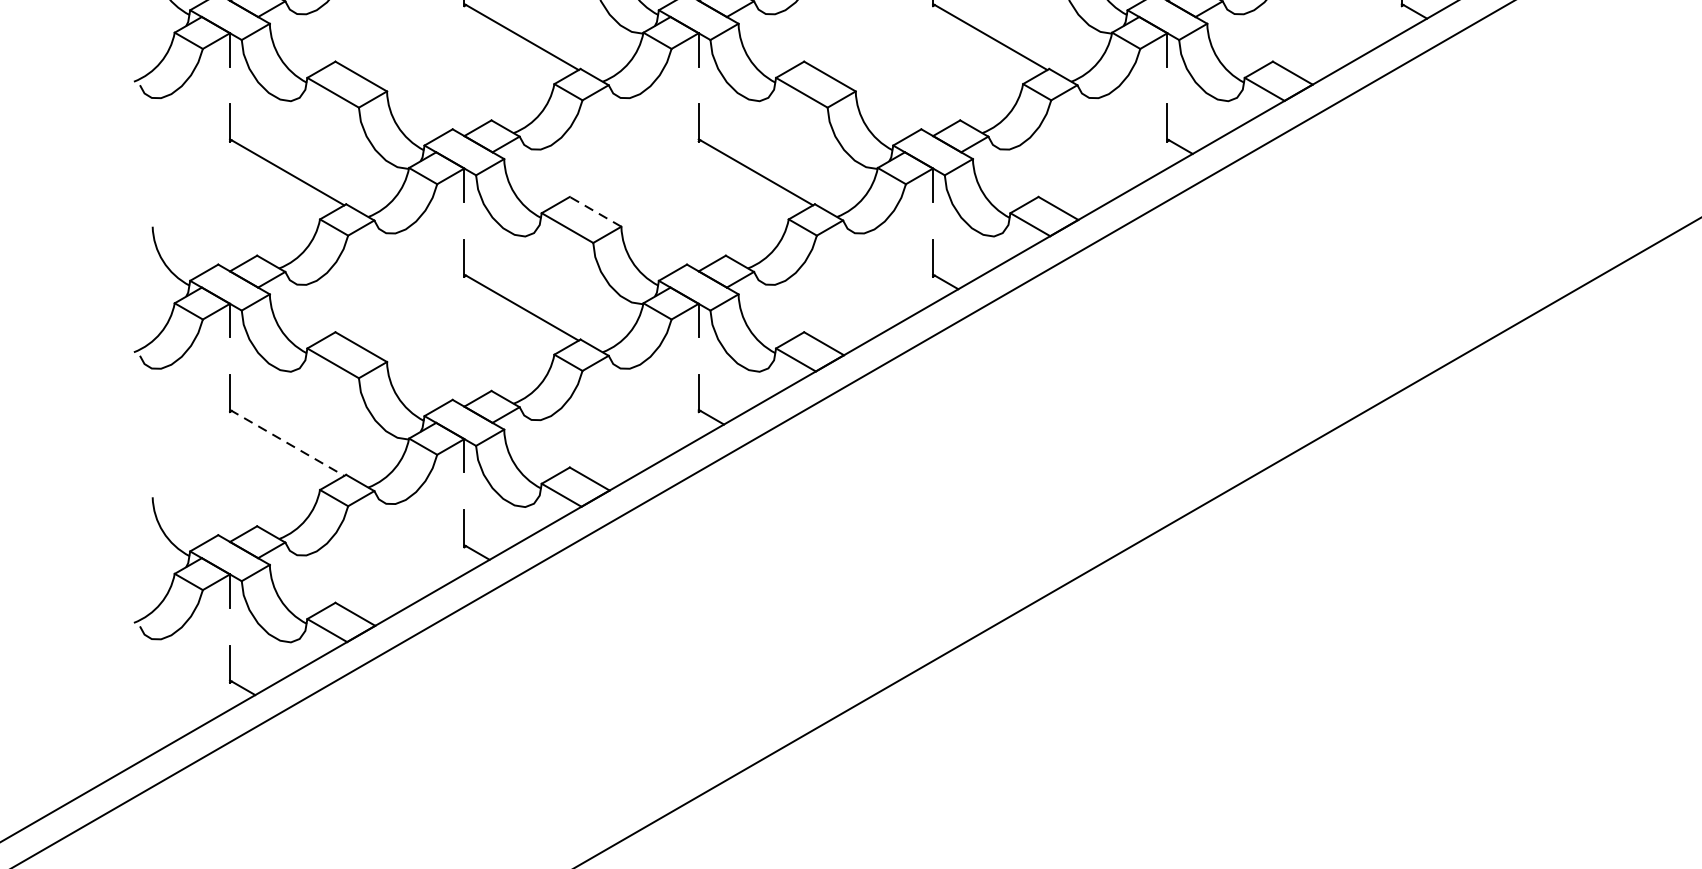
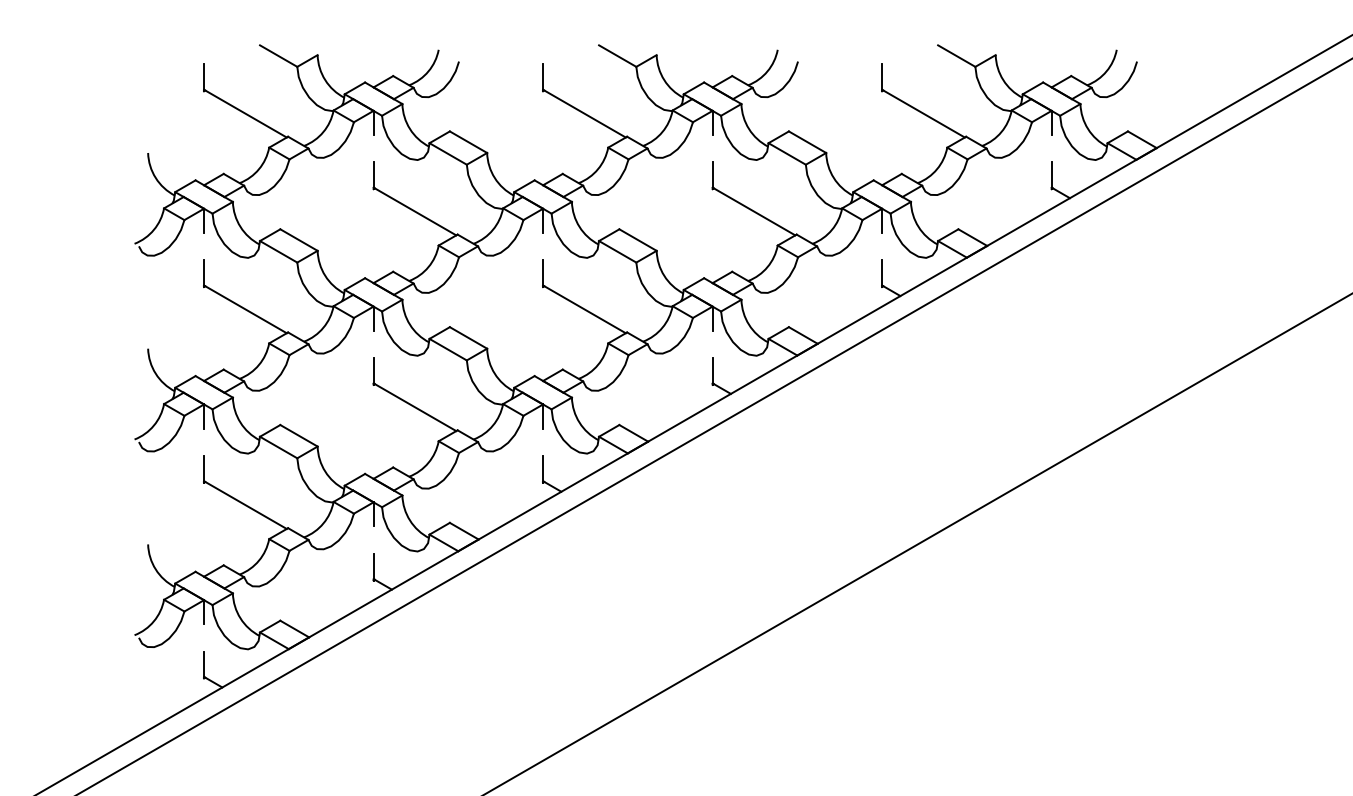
line: (595, 211) -> (468, 337), dashed -> solid
line: (287, 443) -> (245, 505), dashed -> solid

